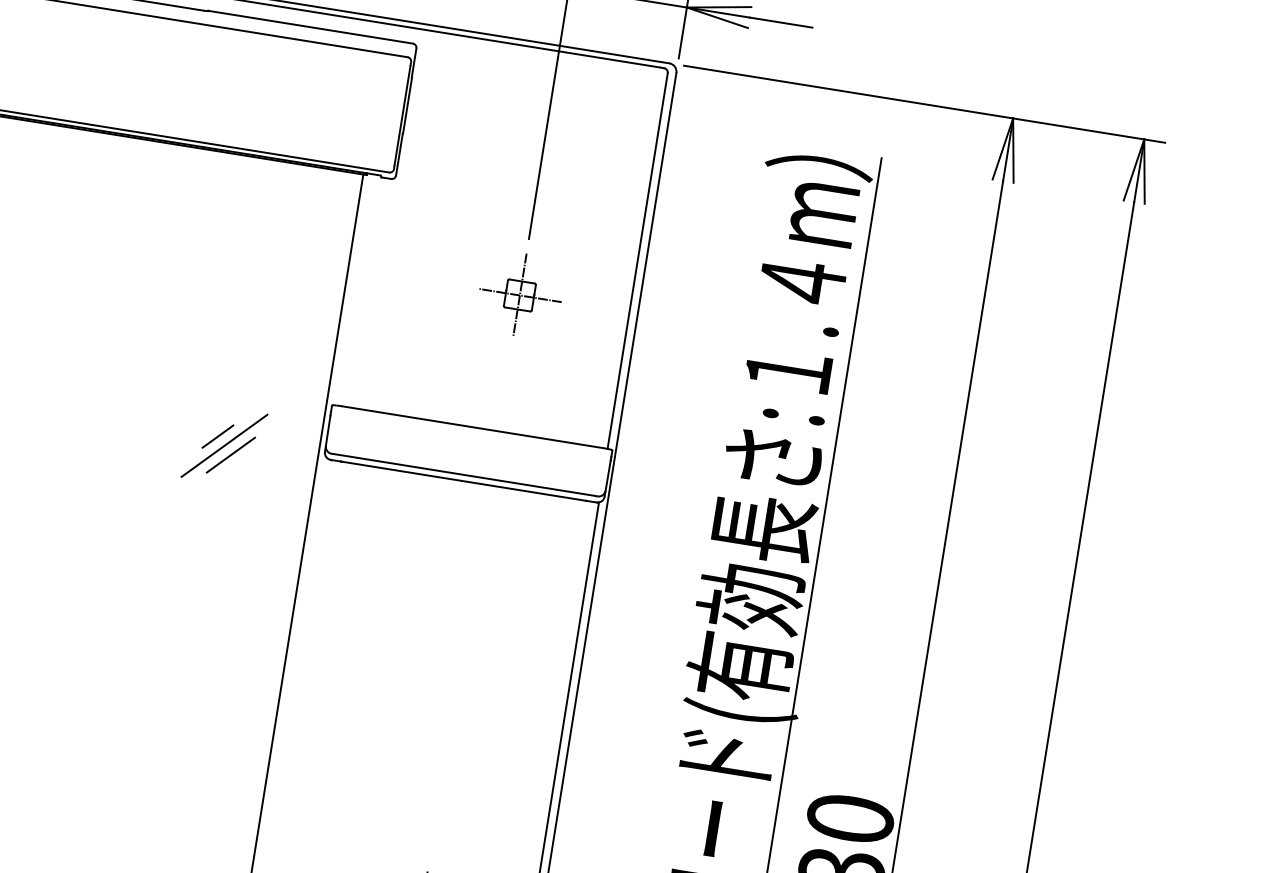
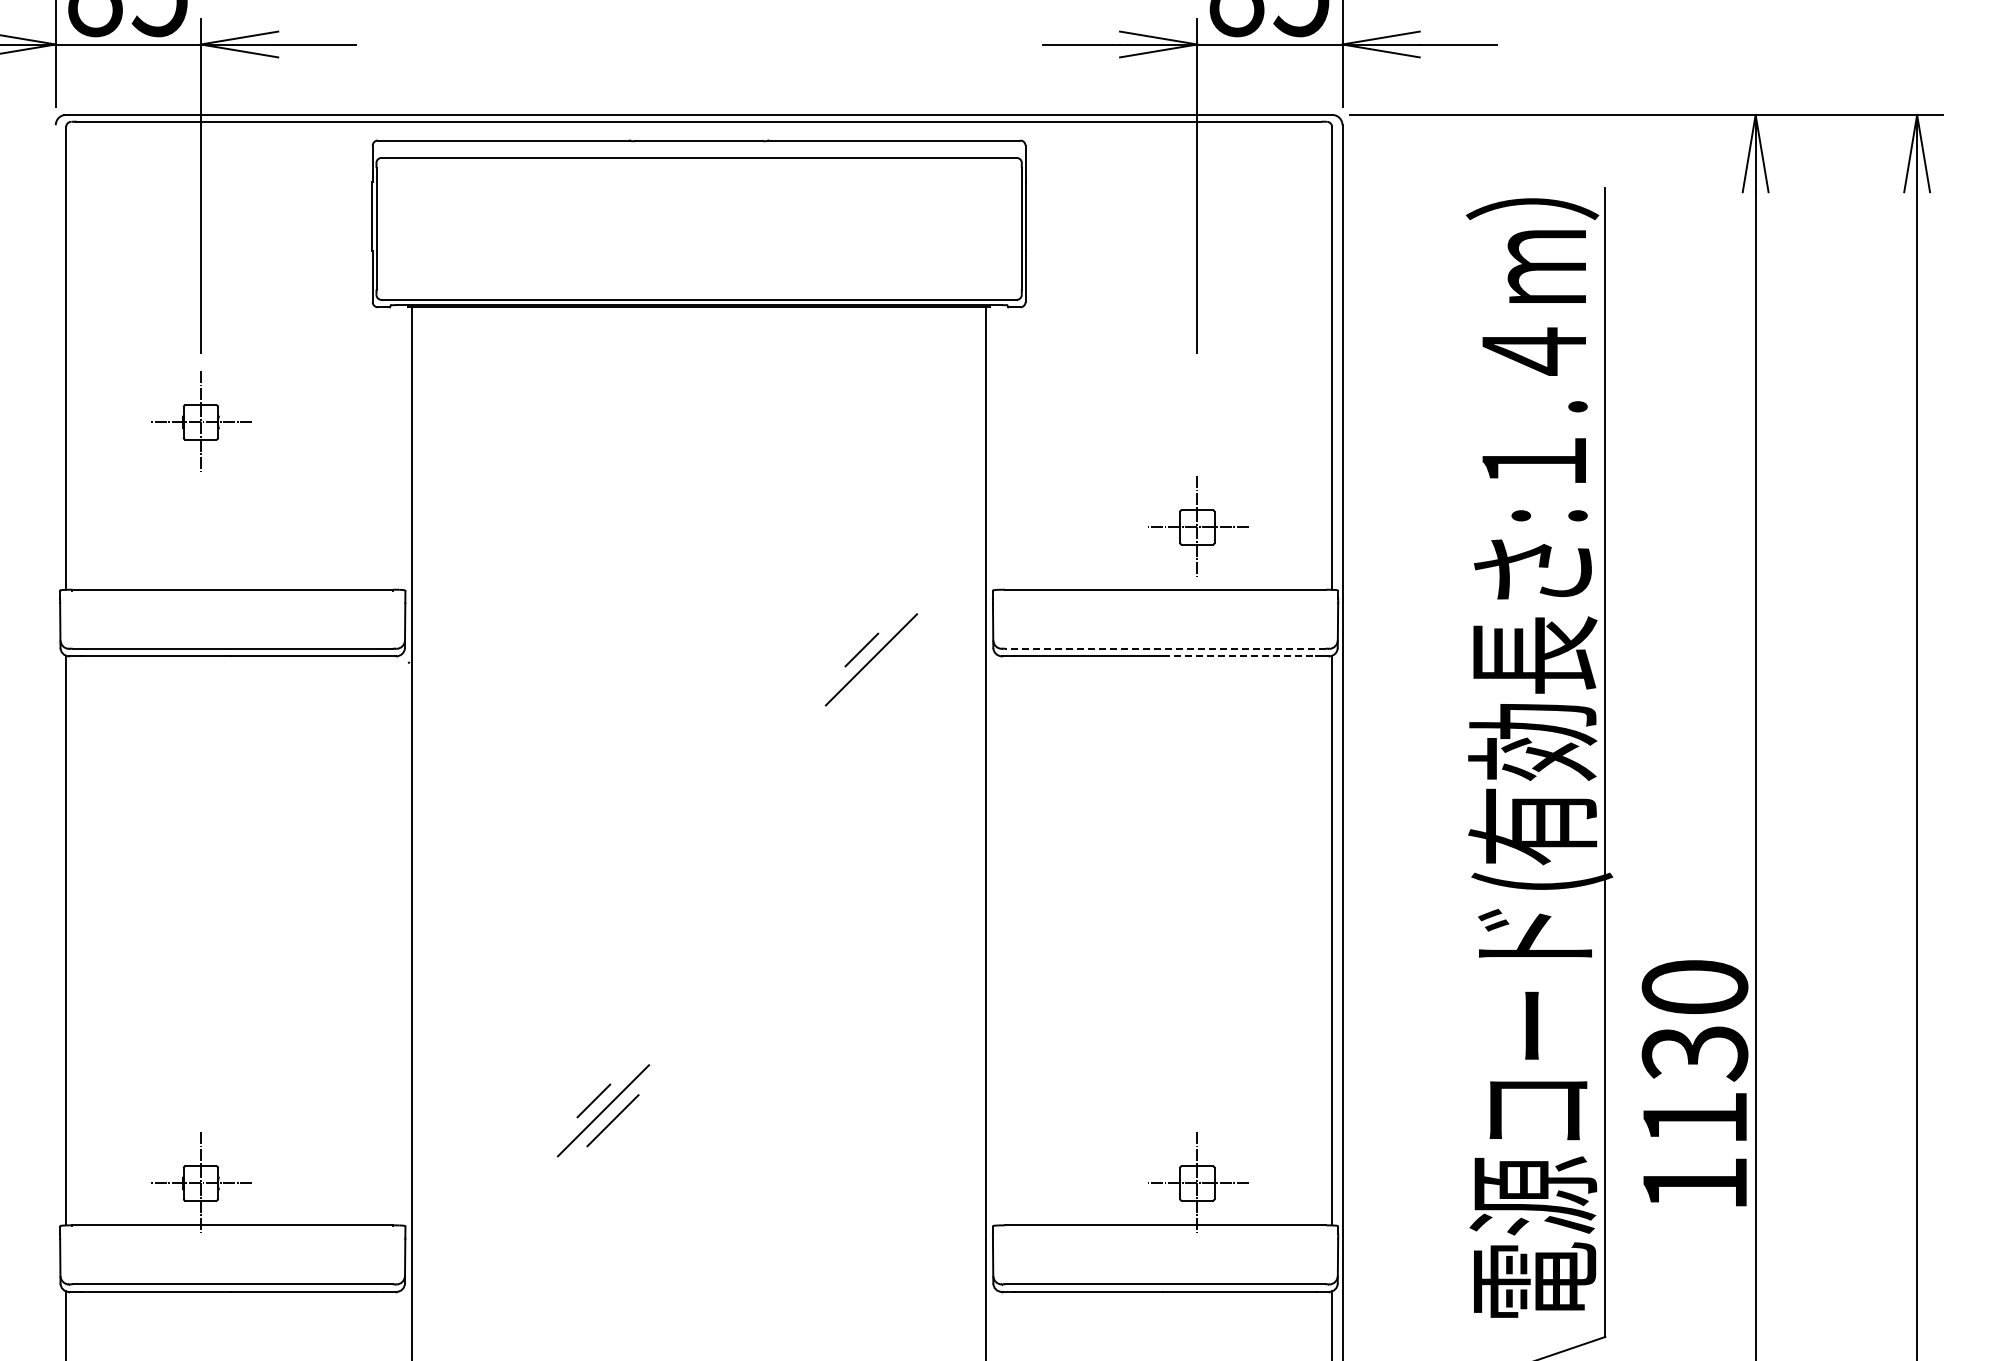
part: (520, 294) -> (1198, 526), moved
line: (230, 454) -> (880, 669), removed
line: (464, 474) -> (1165, 648), solid -> dashed
line: (524, 491) -> (1240, 656), solid -> dashed

